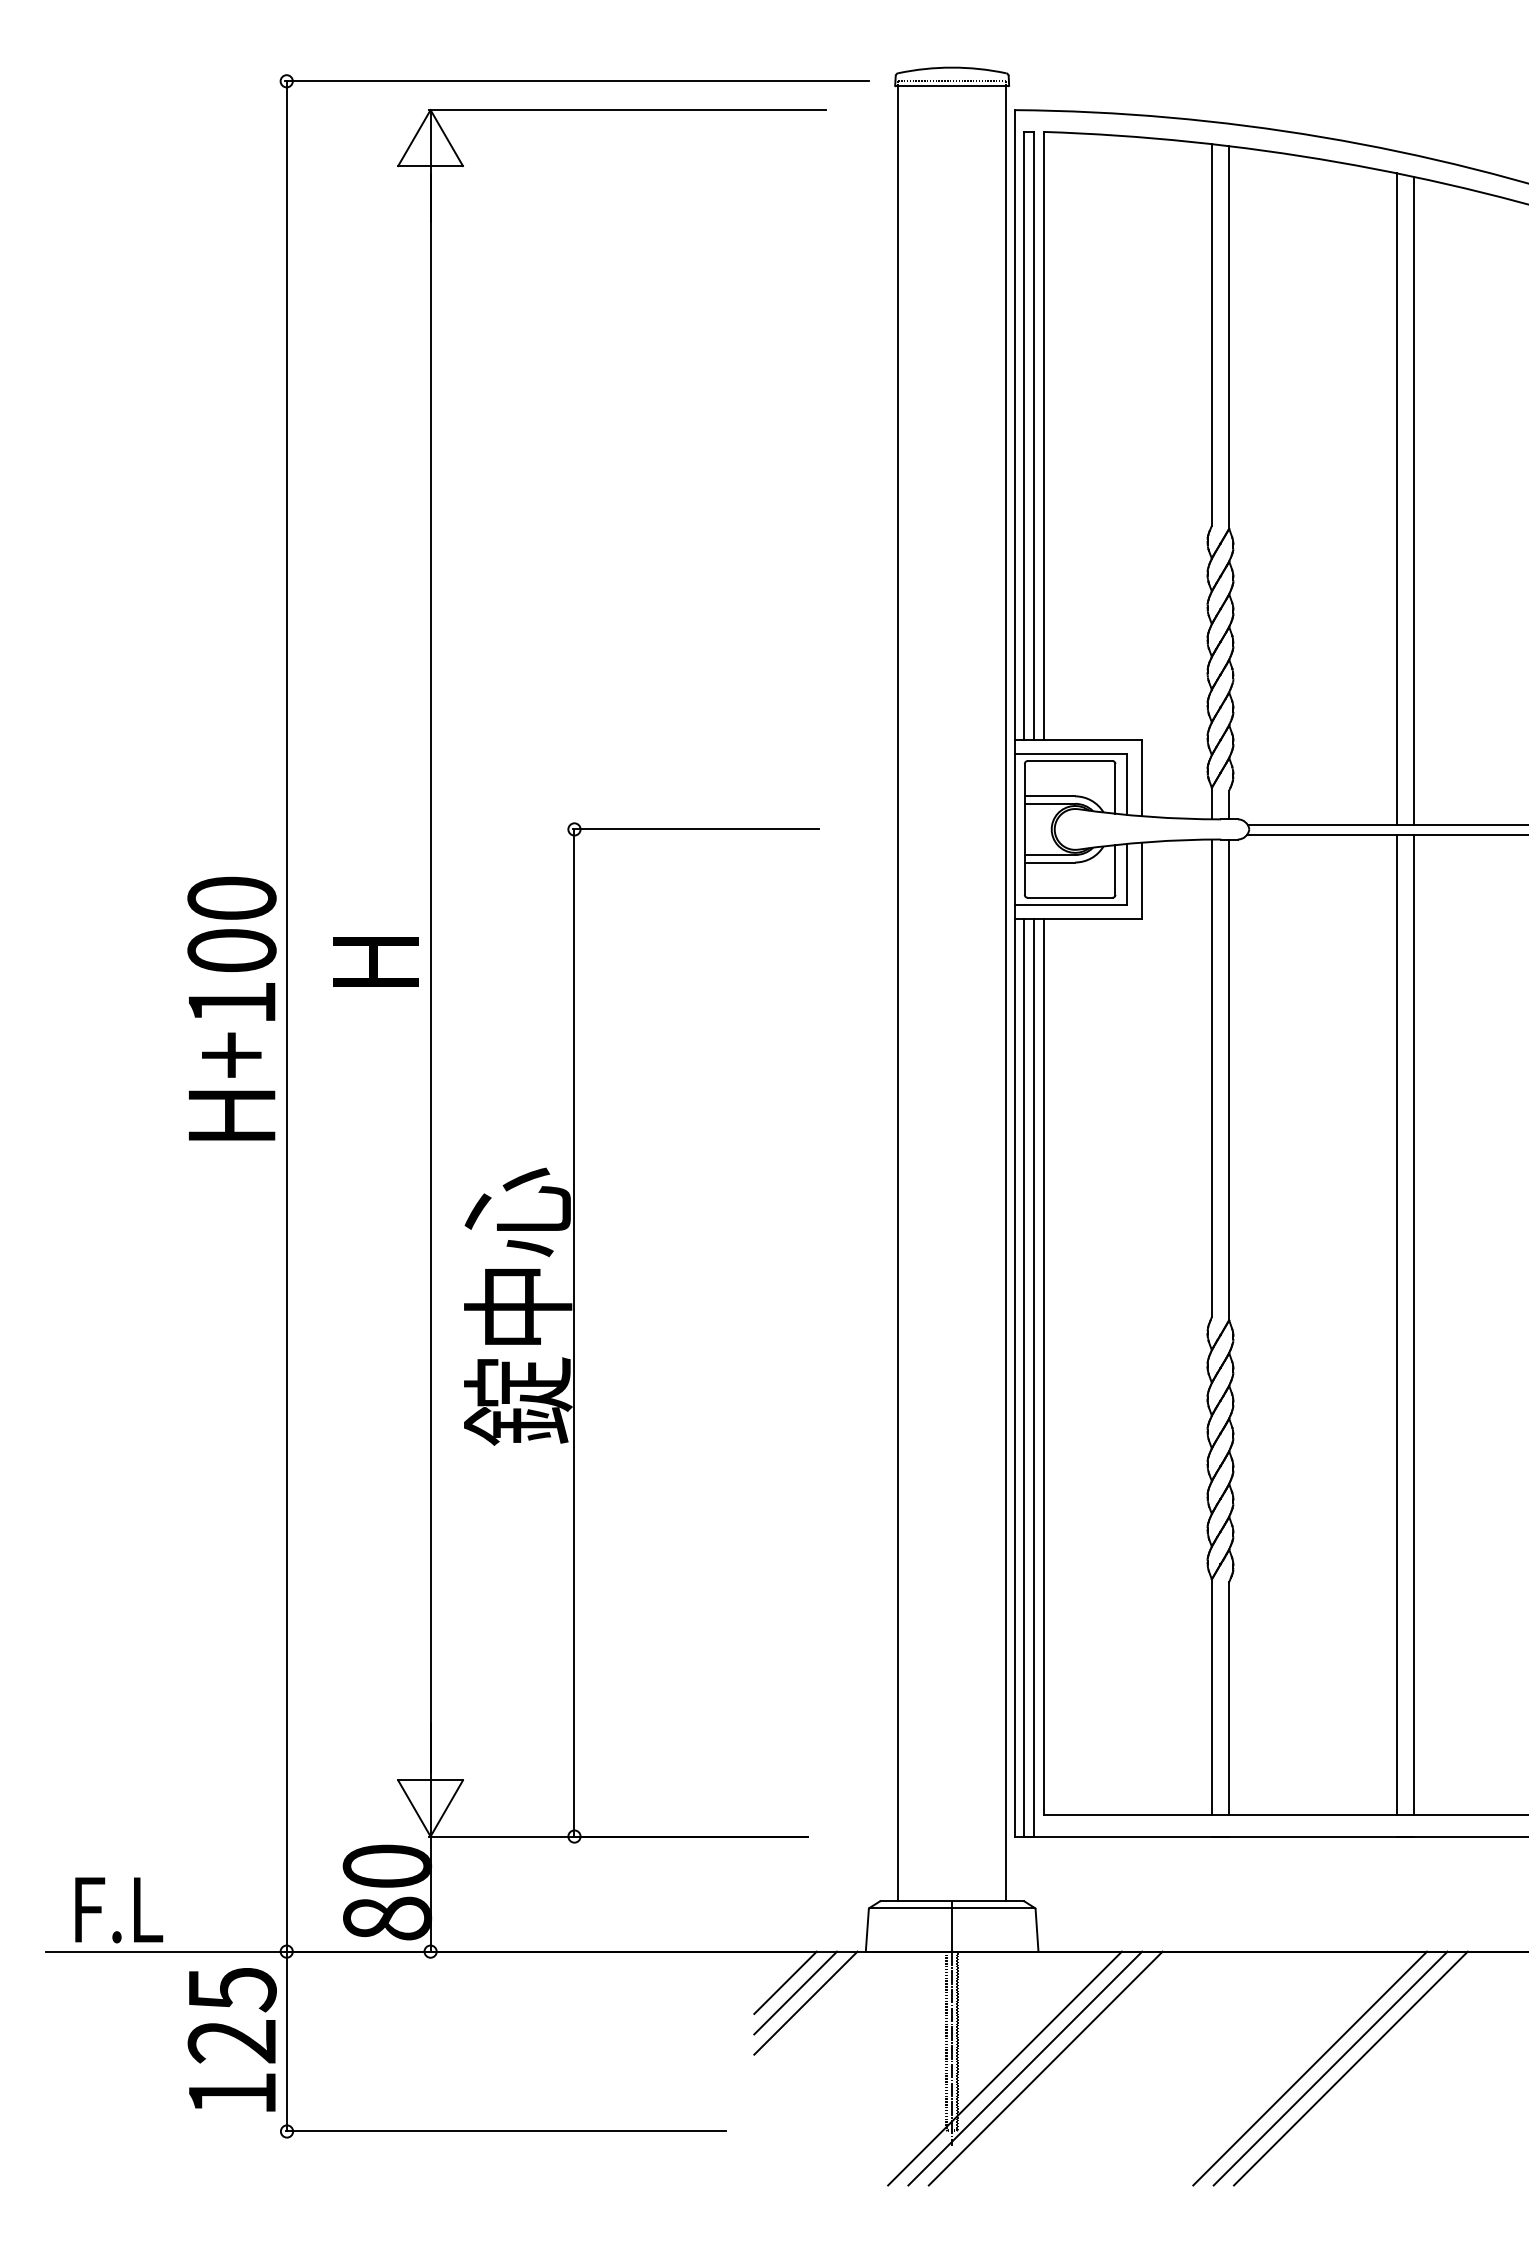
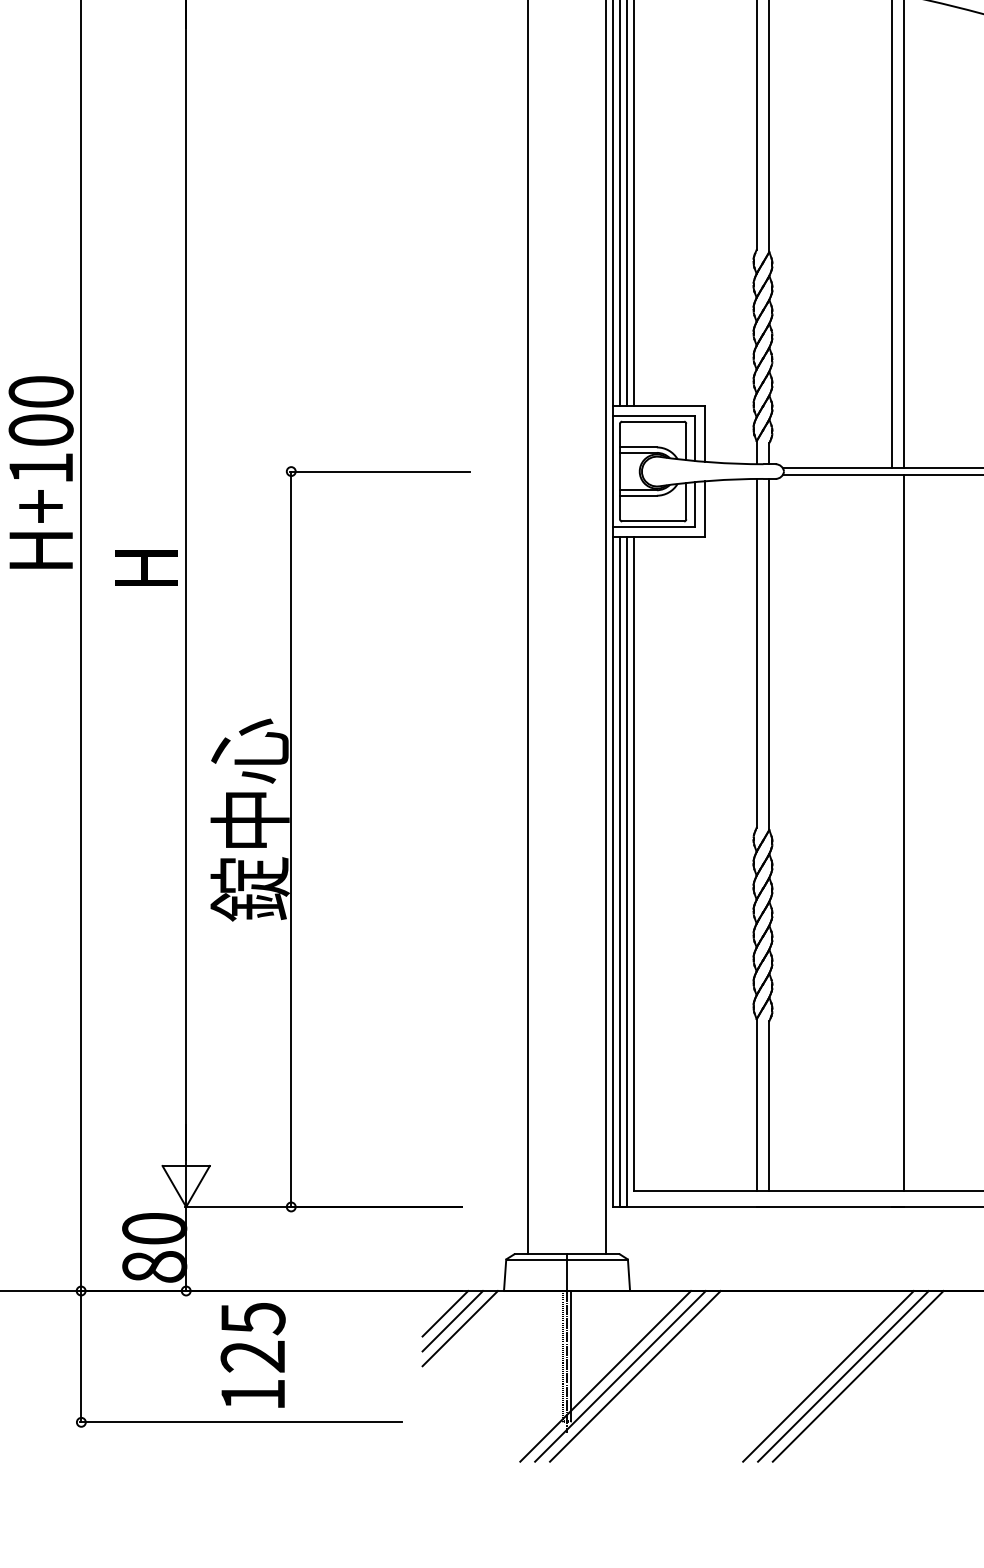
text: (231, 1008) -> (40, 472), moved
line: (1396, 1324) -> (891, 833), removed
text: (231, 2039) -> (252, 1355), moved

